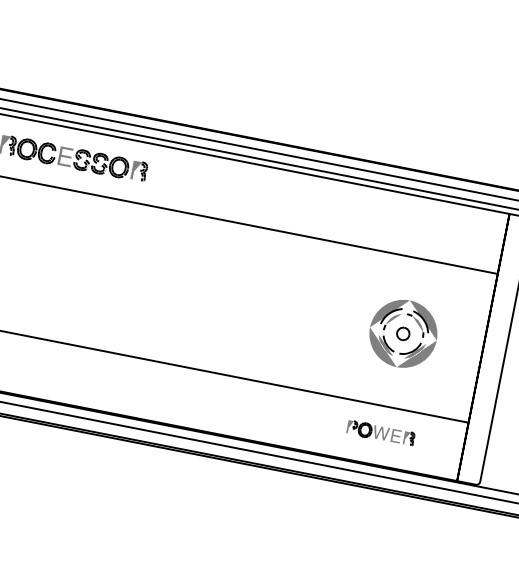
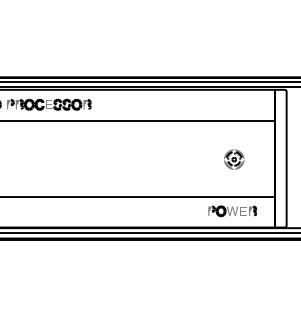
part: (404, 333) -> (234, 159), size x0.6
part: (380, 431) -> (232, 210), size x1.4

